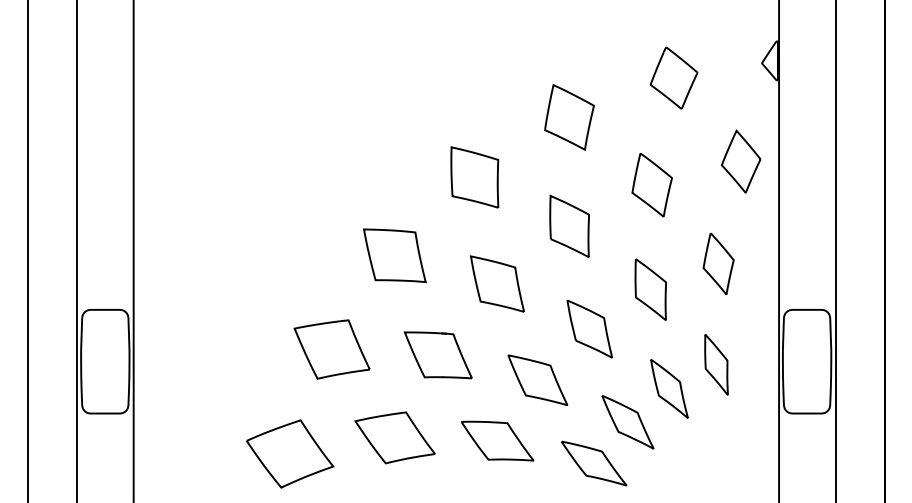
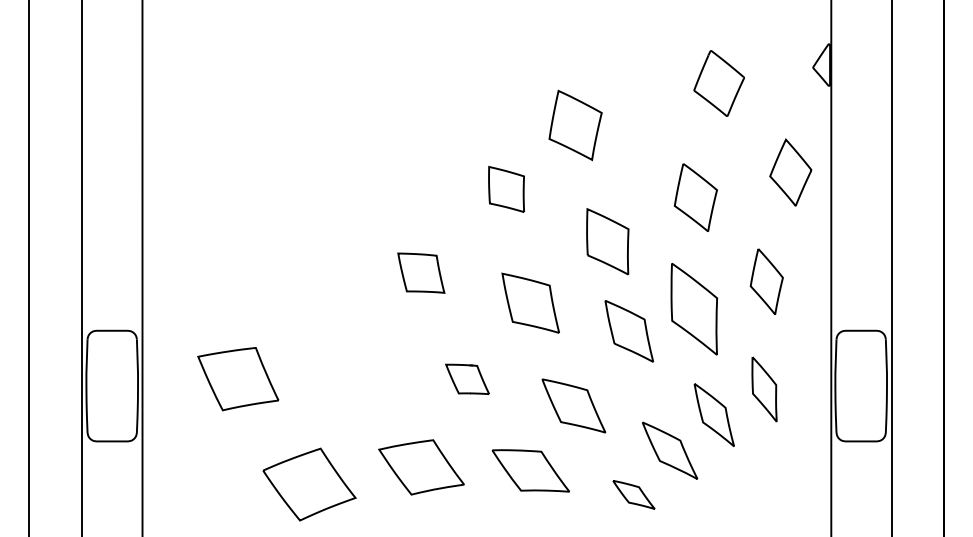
part: (569, 117) -> (575, 125), moved
part: (474, 177) -> (506, 189), size x0.7
part: (395, 256) -> (421, 273), size x0.7
part: (650, 289) -> (694, 309), size x1.4
part: (589, 329) -> (629, 331), moved
part: (332, 349) -> (238, 379), moved
part: (438, 355) -> (467, 379), size x0.6
part: (593, 463) -> (633, 494), size x0.6

